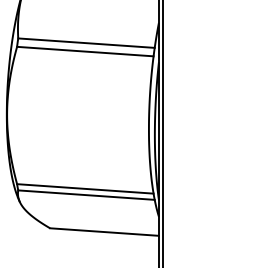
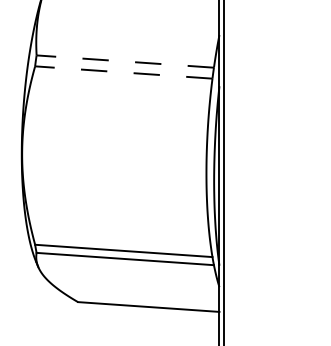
line: (85, 43) -> (124, 61), solid -> dashed
line: (84, 51) -> (122, 72), solid -> dashed

